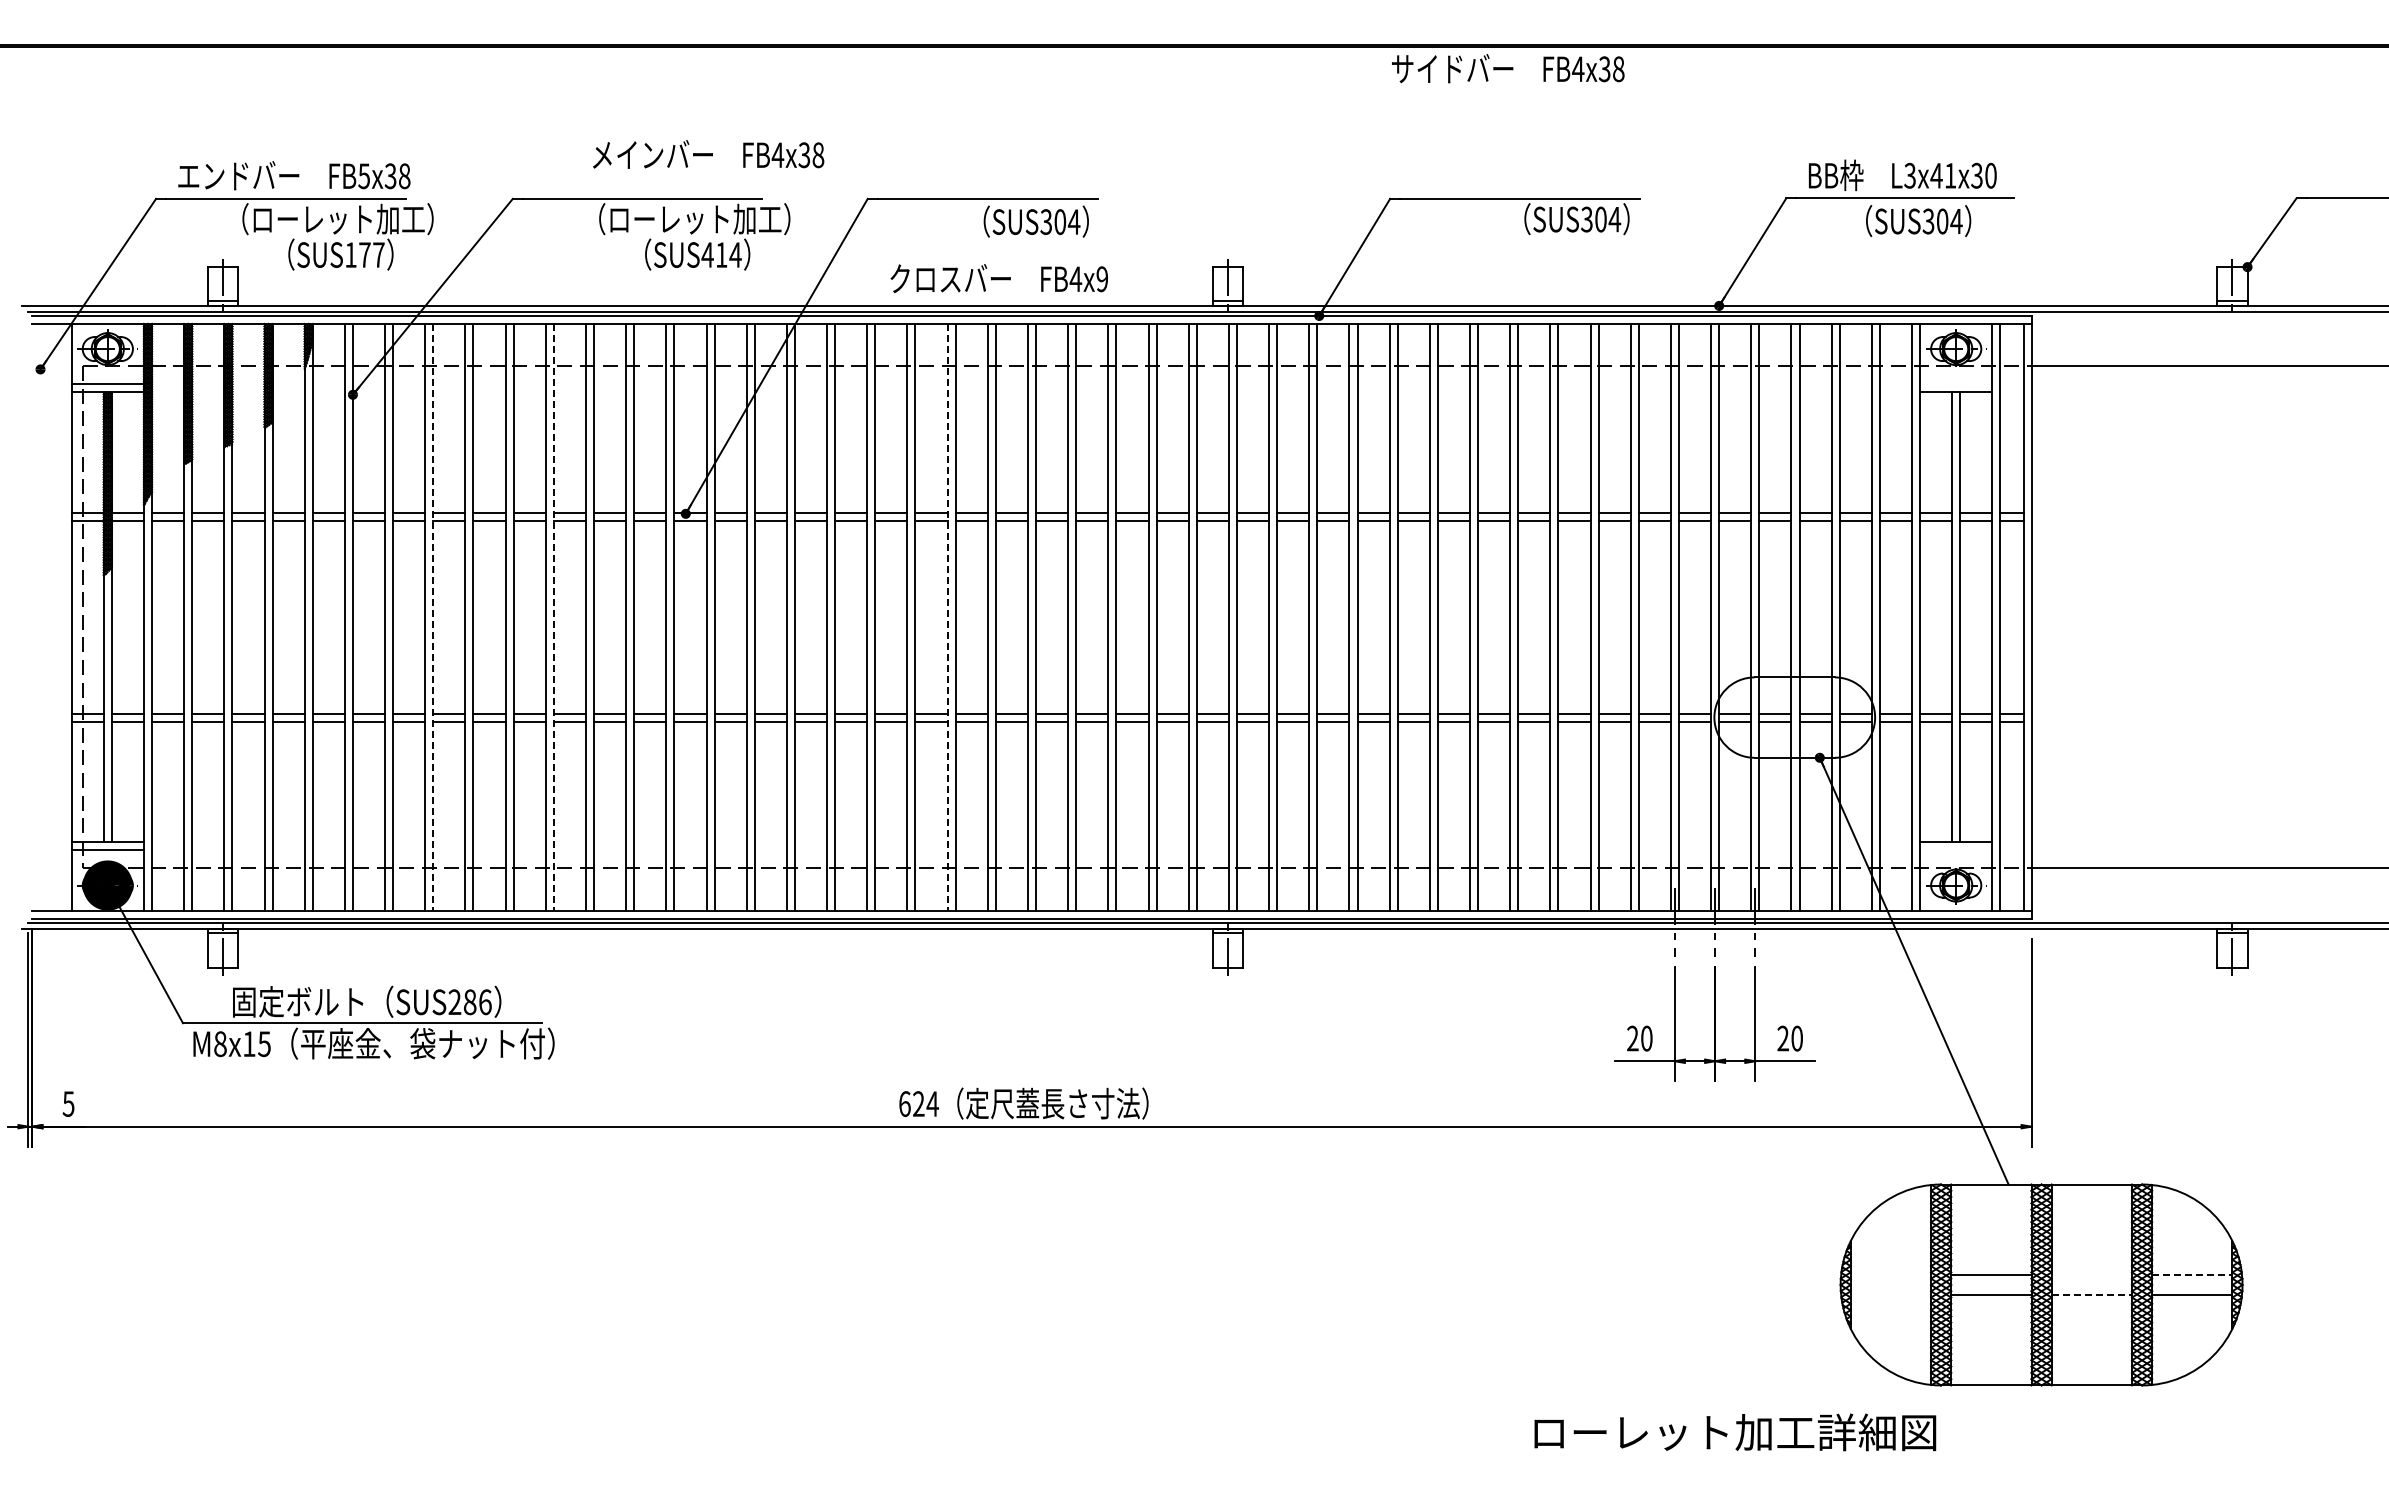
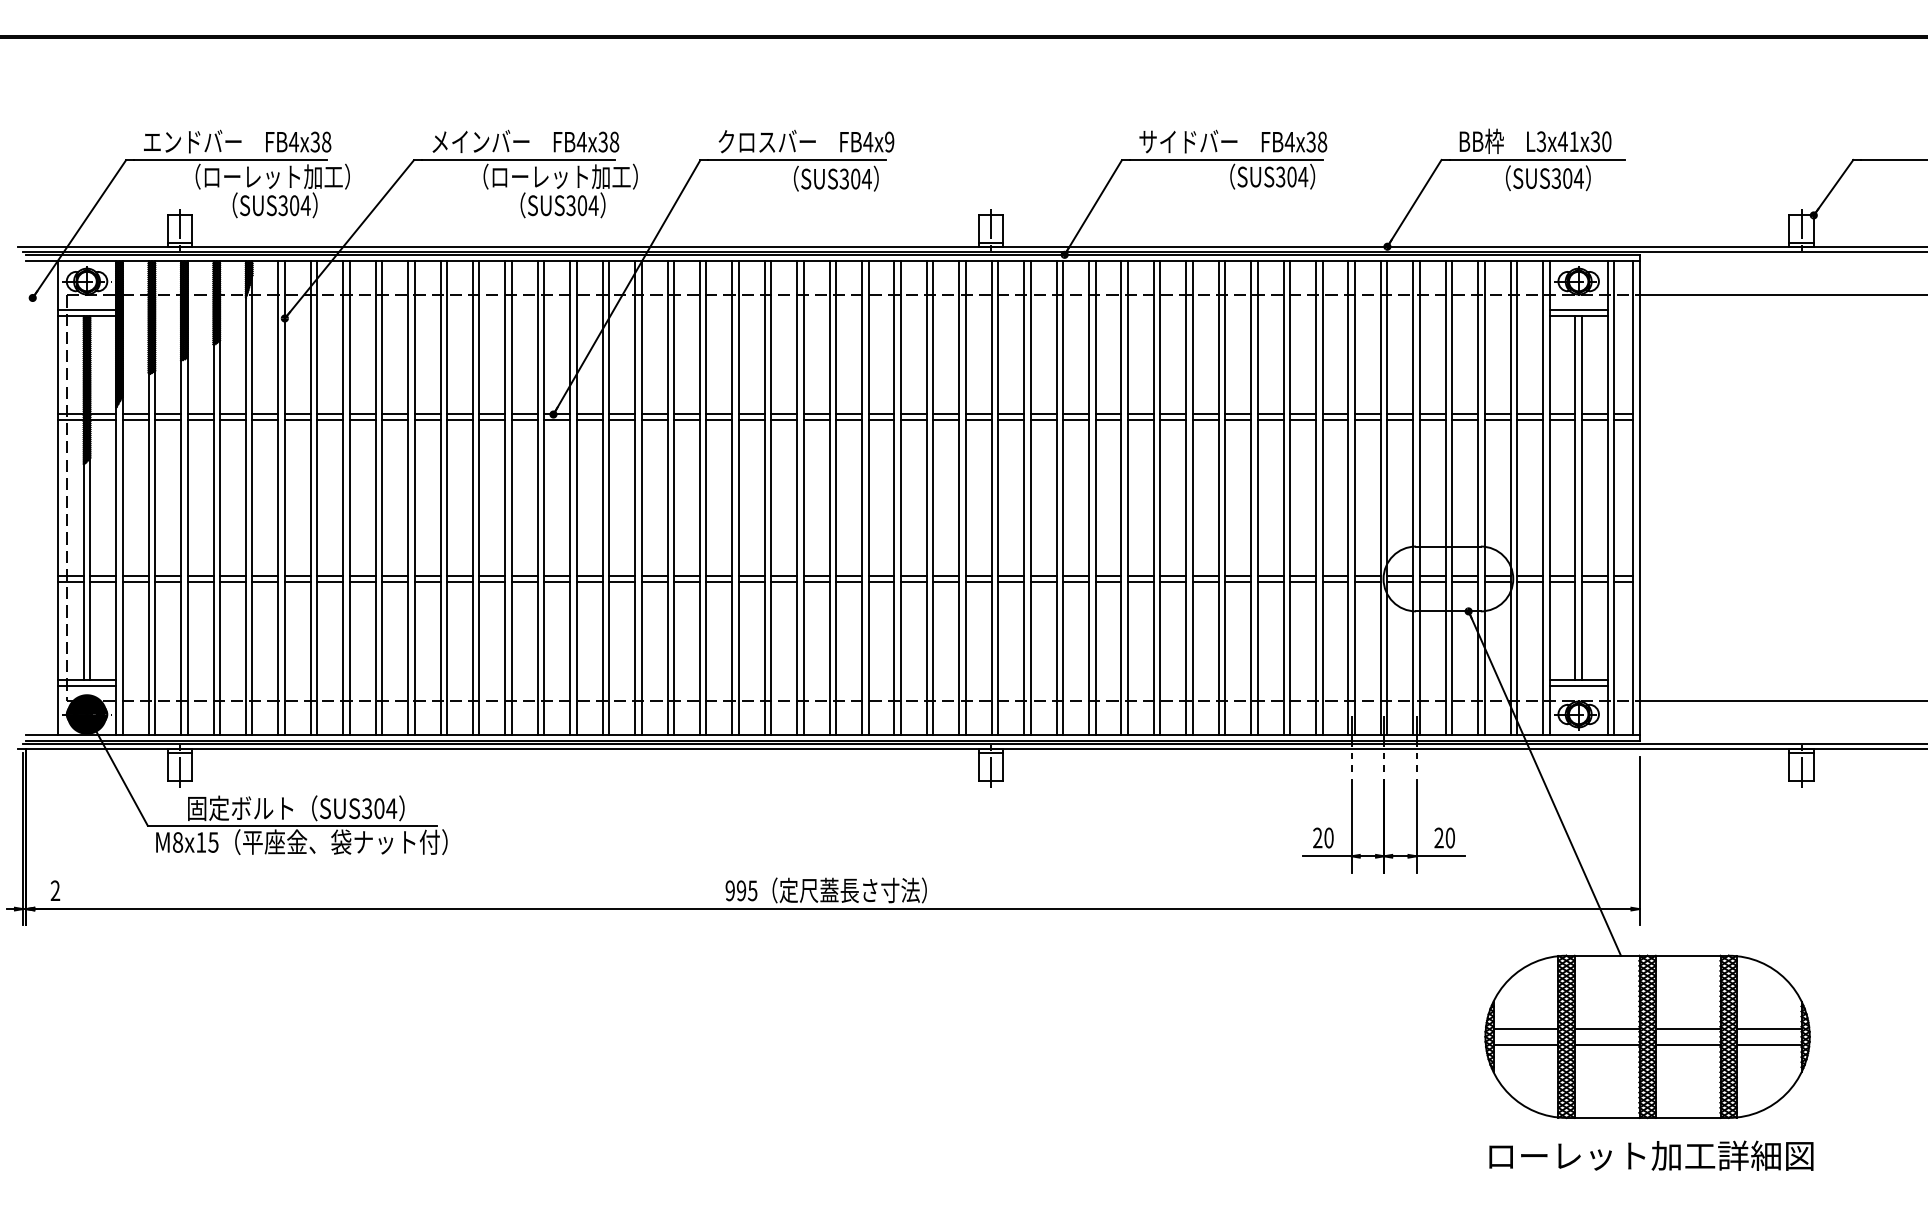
text: (1508, 68) -> (1233, 141), moved
text: (708, 154) -> (525, 141), moved
text: (363, 176) -> (293, 142), FB5x38 -> FB4x38
text: (365, 254) -> (294, 205), SUS177 -> SUS304
text: (714, 254) -> (576, 205), SUS414 -> SUS304
text: (998, 278) -> (805, 141), moved
line: (1956, 384) -> (1578, 310), added
line: (433, 617) -> (349, 498), dashed -> solid
line: (553, 617) -> (446, 498), dashed -> solid
line: (947, 617) -> (764, 498), dashed -> solid
line: (1956, 850) -> (1578, 686), added
text: (470, 1002) -> (379, 808), SUS286 -> SUS304
text: (68, 1103) -> (55, 890), 5 -> 2
text: (918, 1103) -> (741, 890), 624 -> 995
line: (1890, 1274) -> (1525, 1028), added
line: (2091, 1274) -> (1687, 1028), added
line: (2192, 1274) -> (1769, 1028), dashed -> solid
line: (1890, 1295) -> (1525, 1045), added
line: (2092, 1295) -> (1688, 1045), dashed -> solid
text: (1735, 1432) -> (1651, 1155), moved

